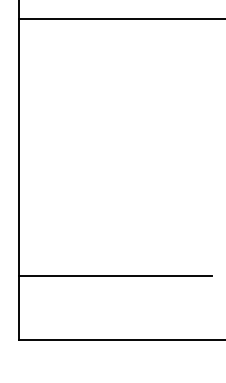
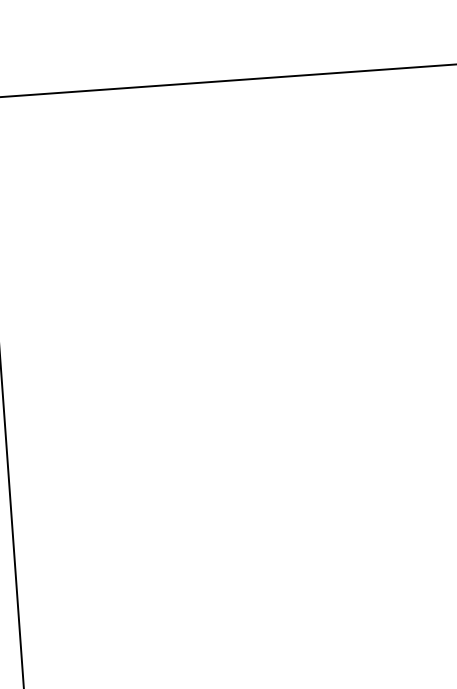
line: (115, 275) -> (222, 622), removed

